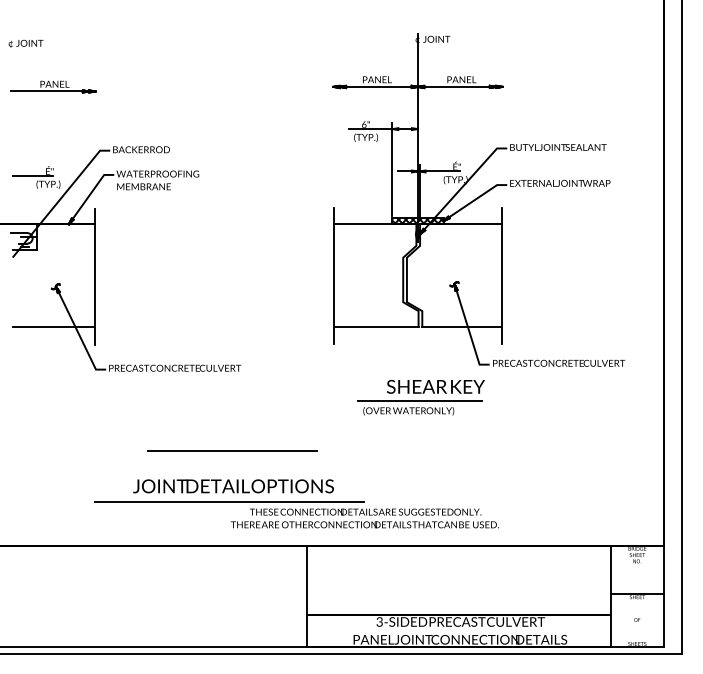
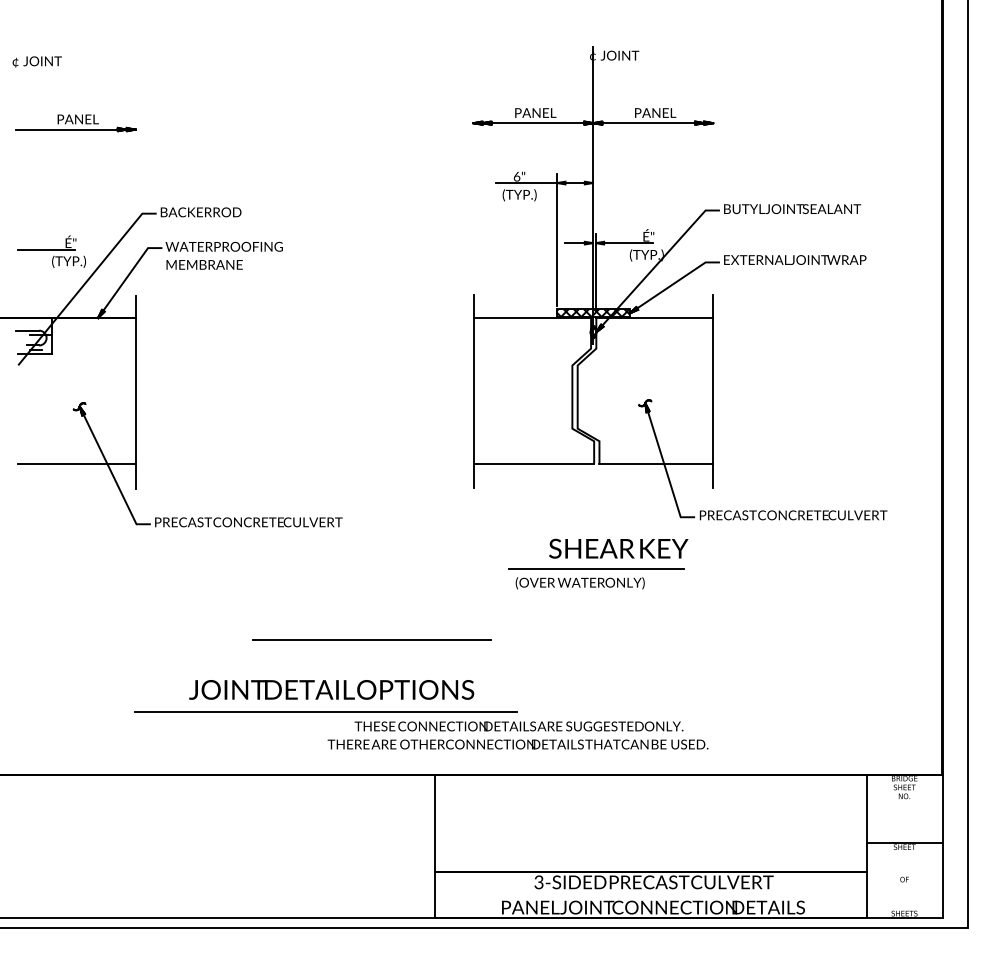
line: (232, 450) -> (371, 639), moved

